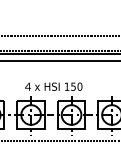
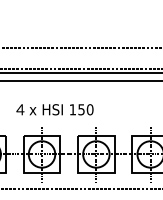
text: (53, 86) -> (54, 109), moved

